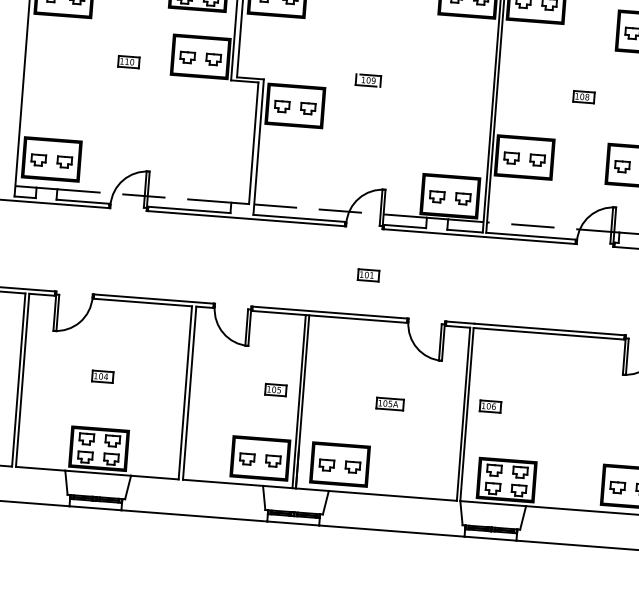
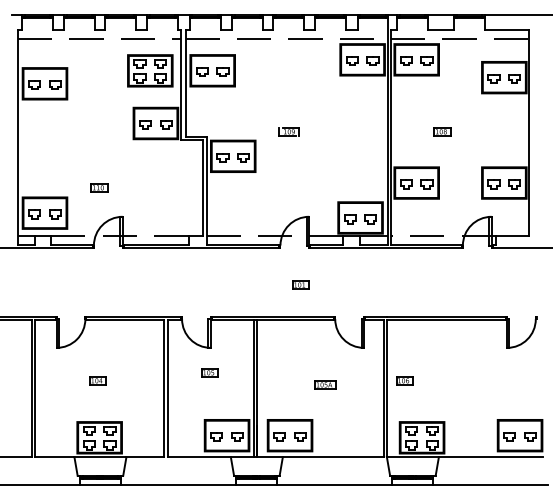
part: (128, 61) -> (99, 187), moved
part: (583, 96) -> (442, 131), moved
part: (275, 389) -> (209, 372), moved

